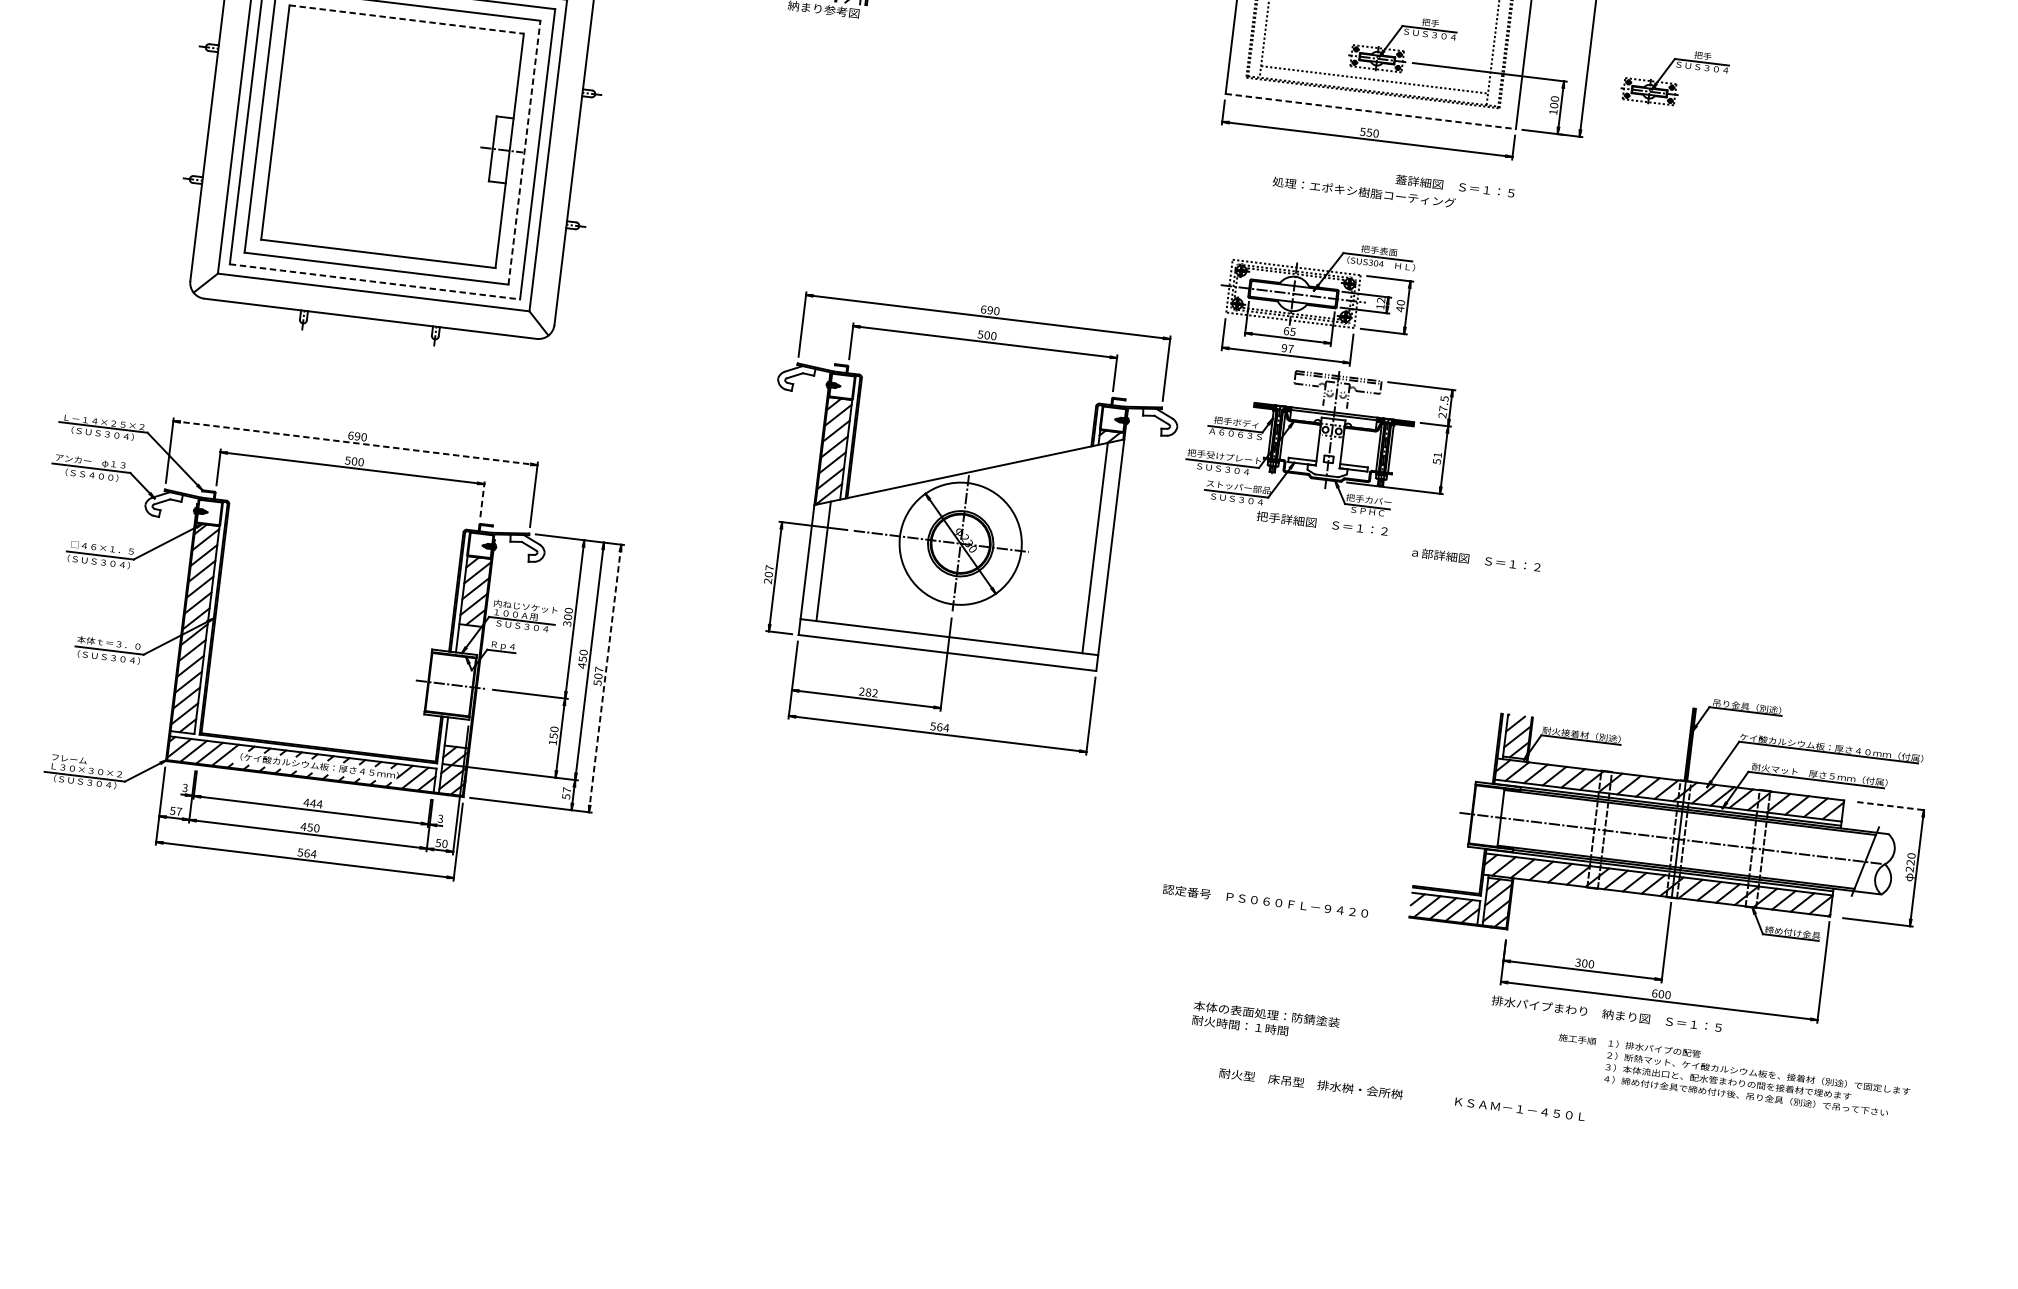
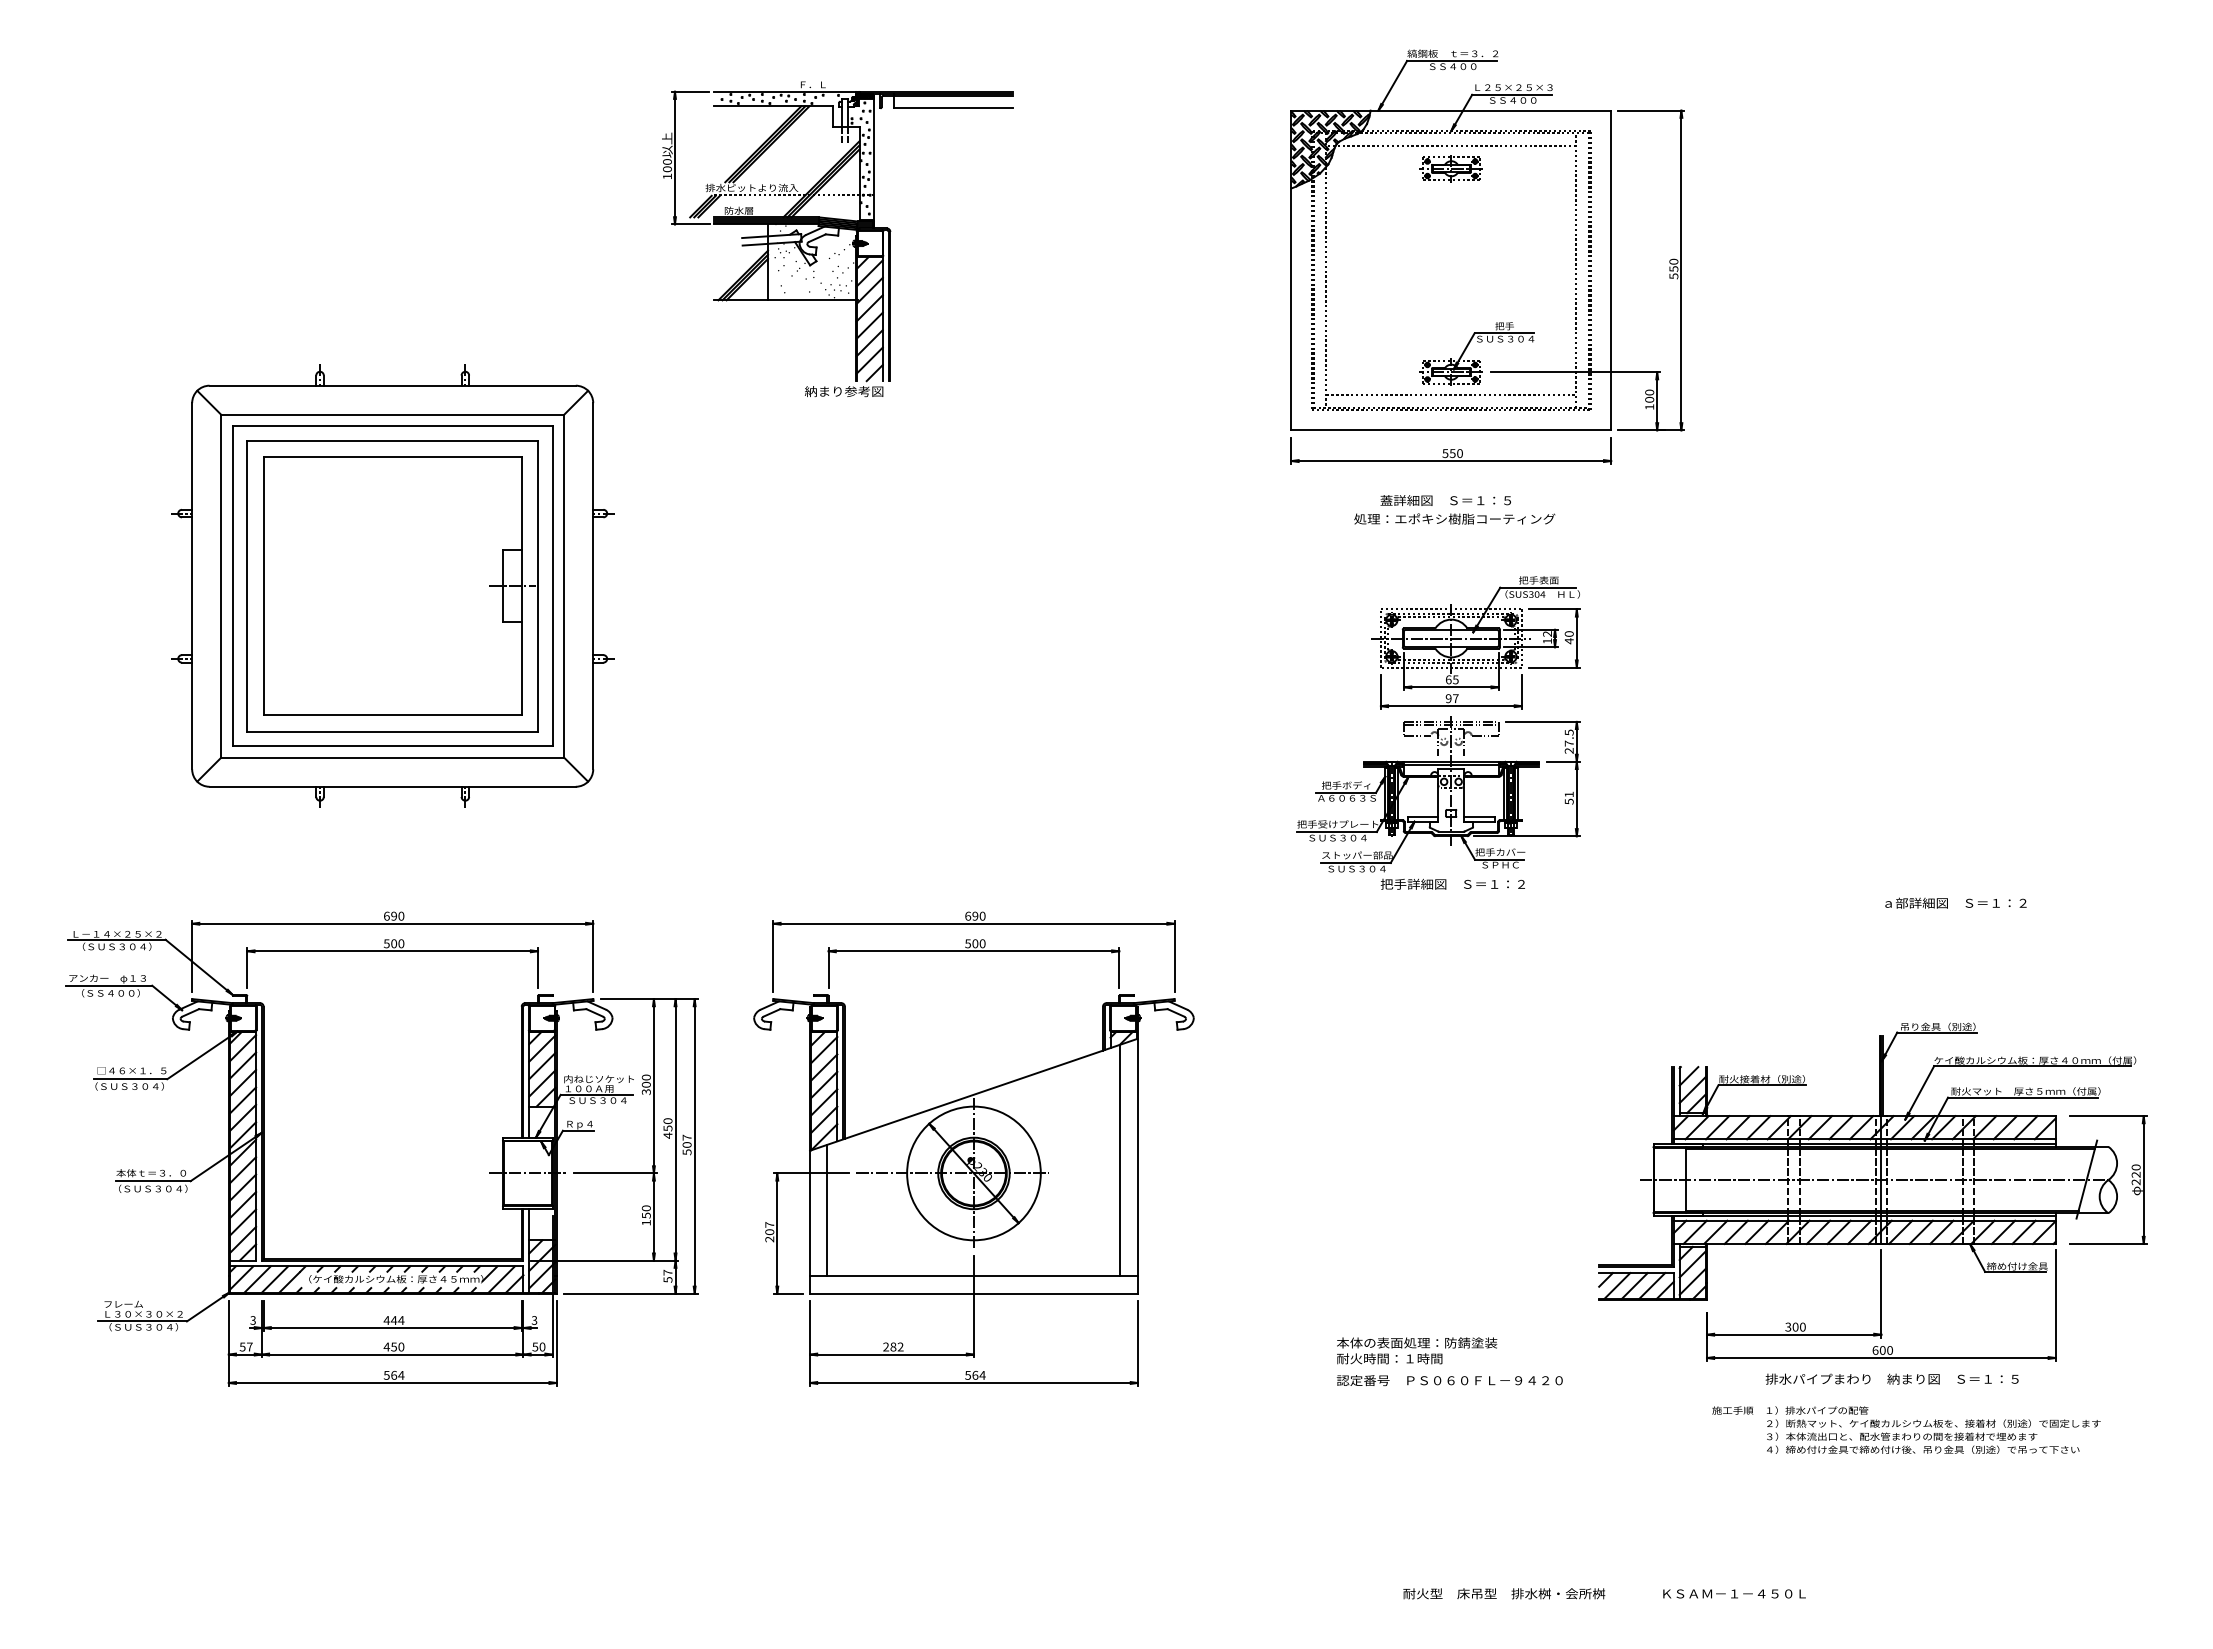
line: (407, 19) -> (393, 457), dashed -> solid
part: (1674, 83) -> (1777, 360), removed
line: (1370, 111) -> (1451, 430), dashed -> solid
line: (524, 152) -> (538, 585), dashed -> solid
text: (1454, 186) -> (1445, 500), moved
line: (374, 282) -> (392, 746), dashed -> solid
part: (1314, 300) -> (1475, 642), moved
line: (355, 442) -> (392, 923), dashed -> solid
line: (482, 499) -> (538, 968), dashed -> solid
part: (963, 521) -> (973, 1148), moved
text: (1476, 559) -> (1955, 902), moved
line: (605, 677) -> (694, 1145), dashed -> solid
line: (1892, 806) -> (2108, 1116), dashed -> solid
text: (1265, 901) -> (1449, 1380), moved
text: (1606, 1013) -> (1891, 1378), moved
text: (1266, 1021) -> (1417, 1350), moved
text: (1733, 1075) -> (1906, 1429), moved
text: (1402, 1094) -> (1604, 1593), moved

